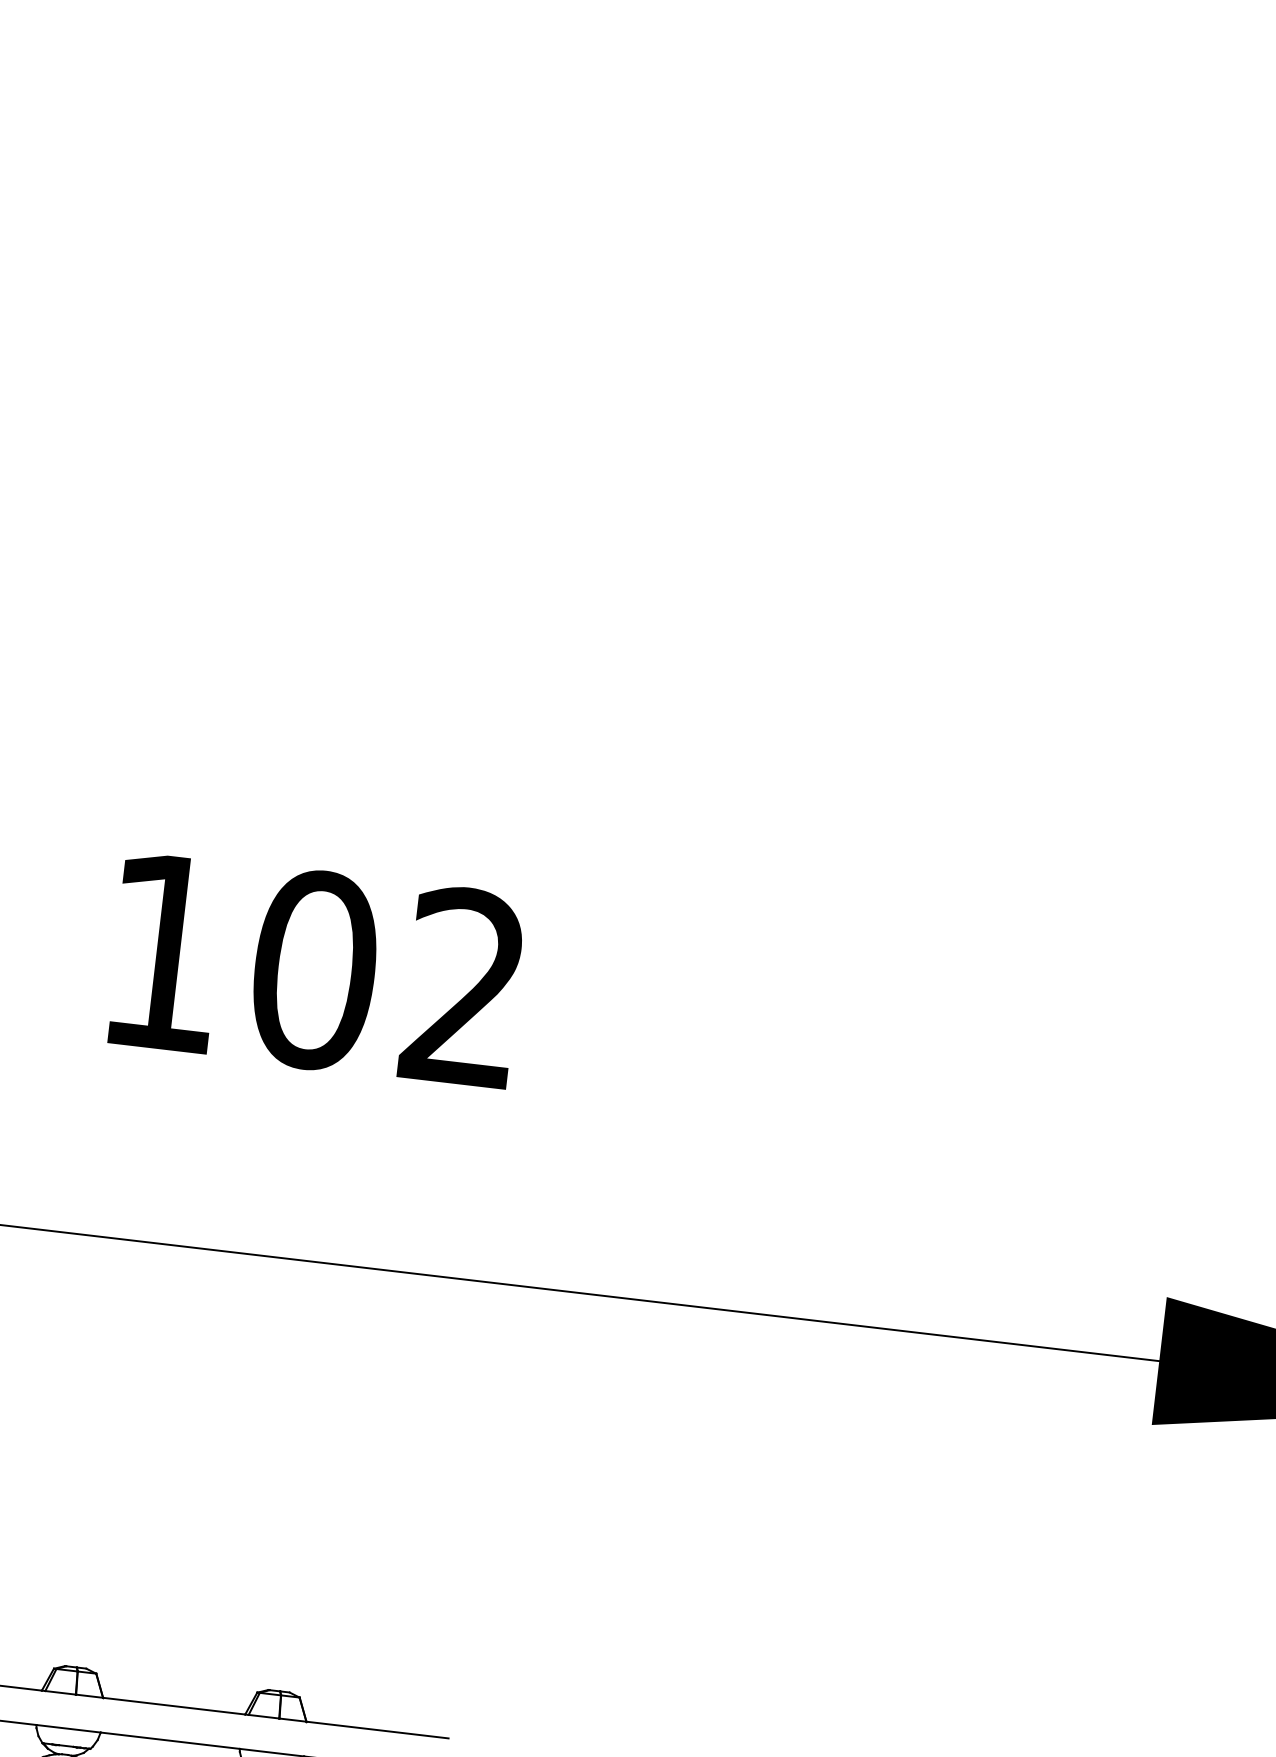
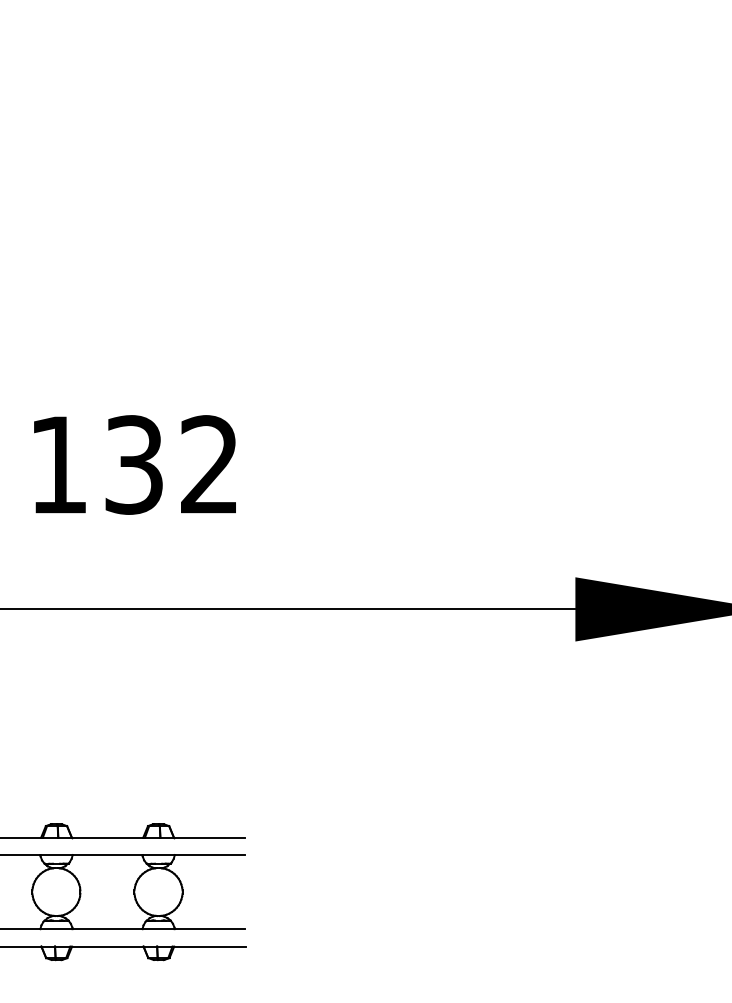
text: (315, 969) -> (134, 464), 102 -> 132

